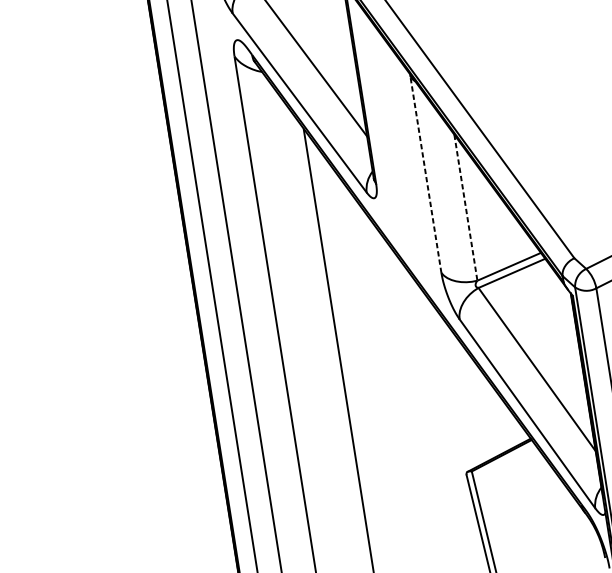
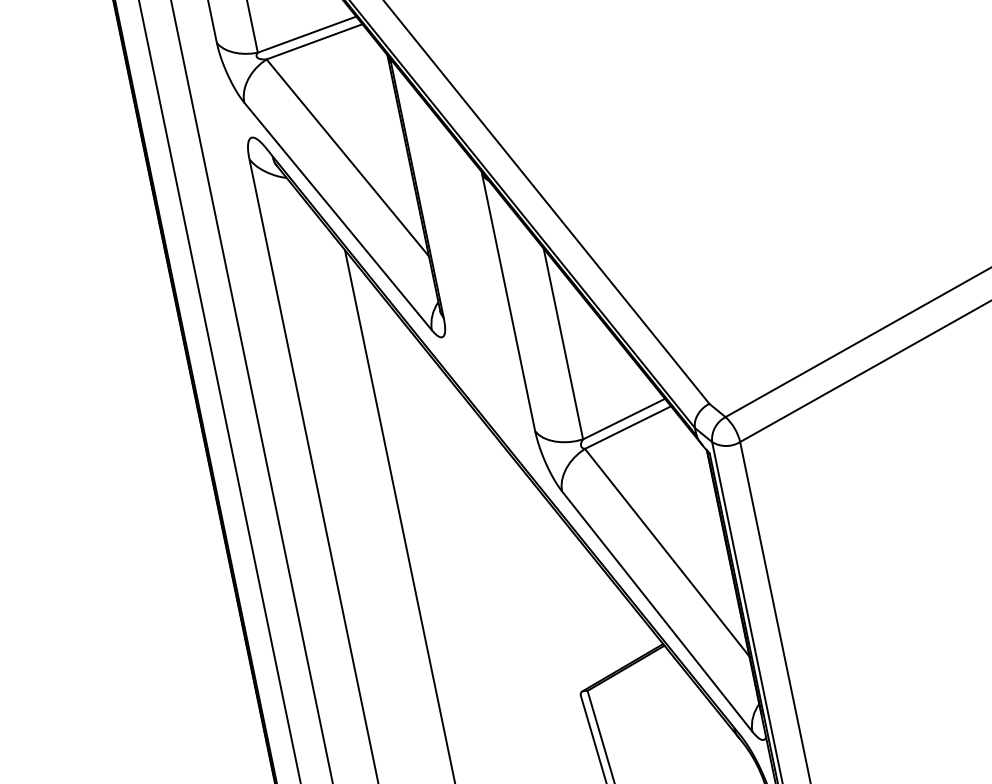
line: (425, 175) -> (508, 303), dashed -> solid
line: (465, 208) -> (563, 344), dashed -> solid

